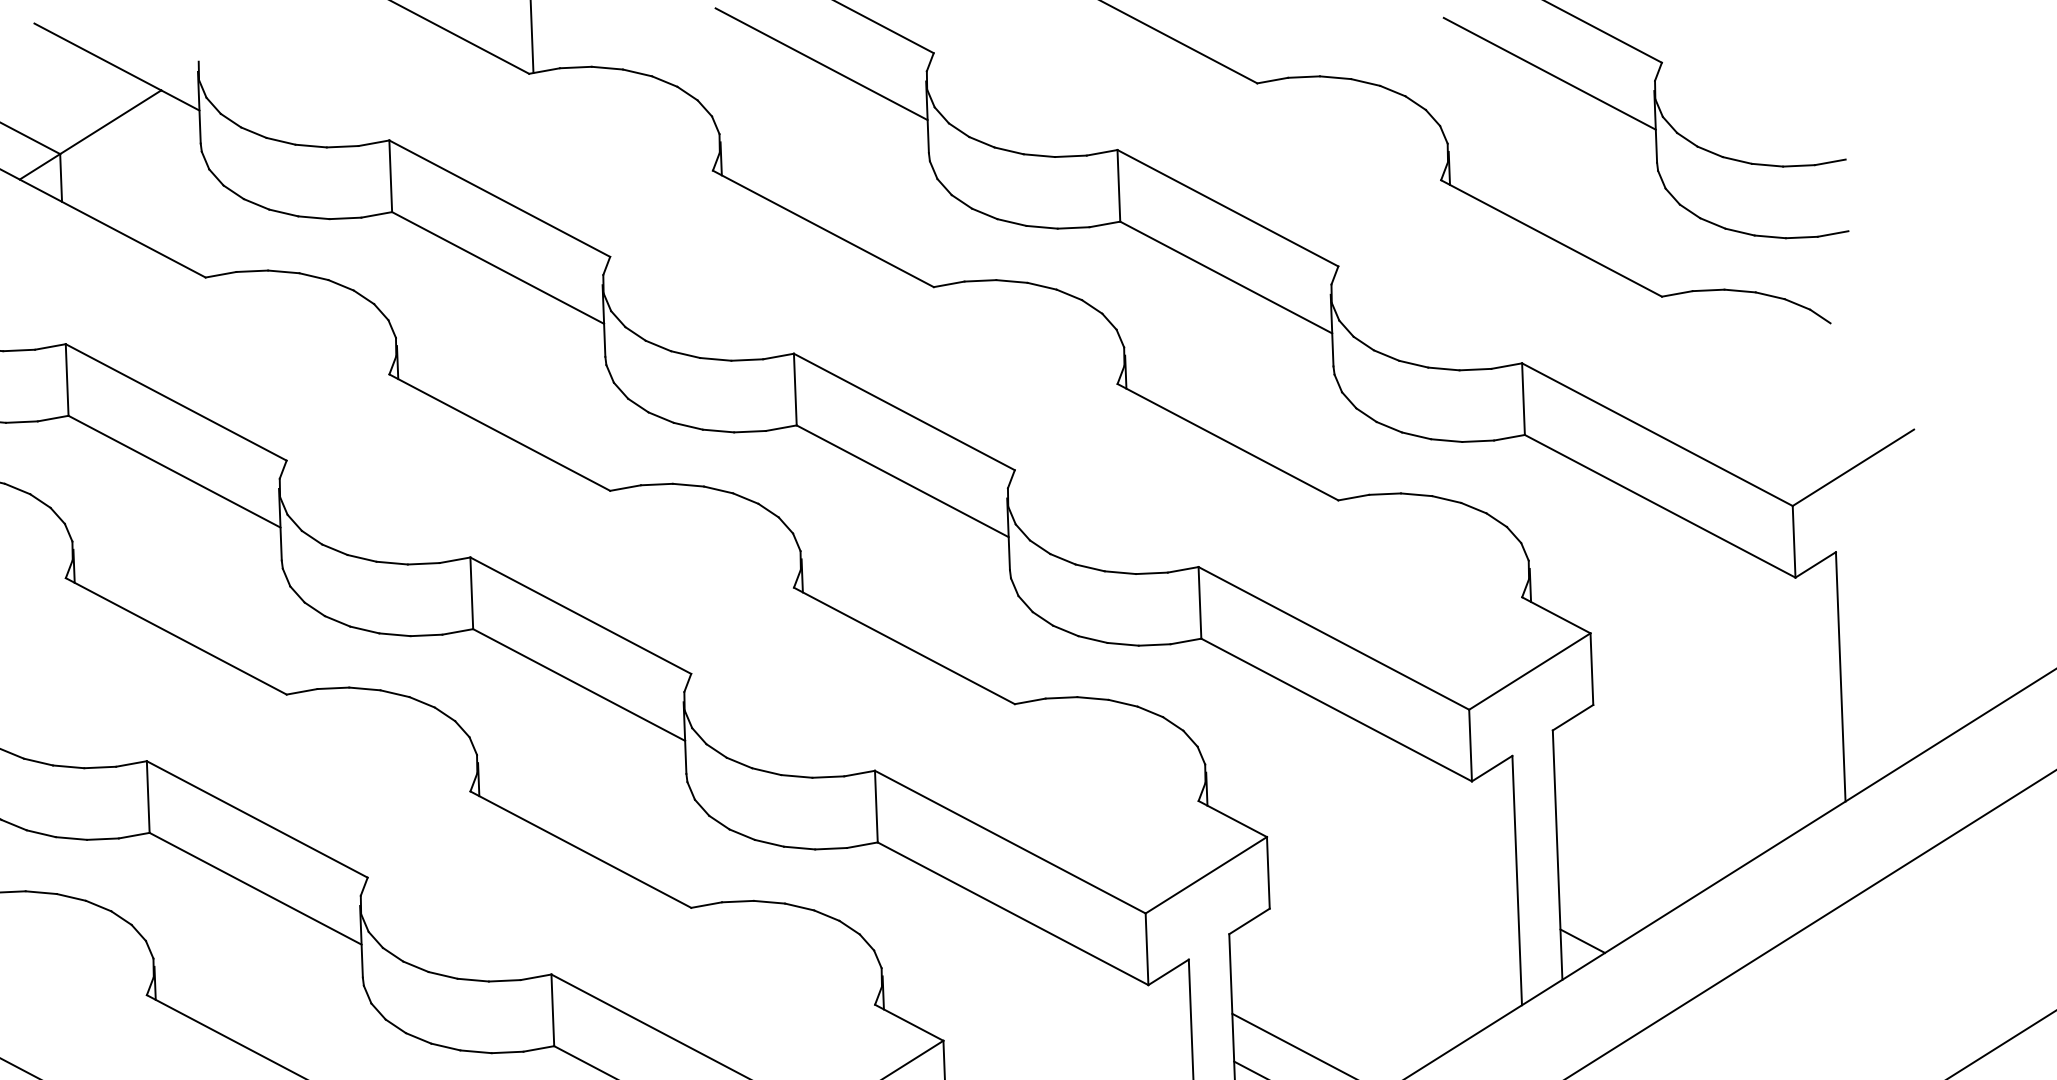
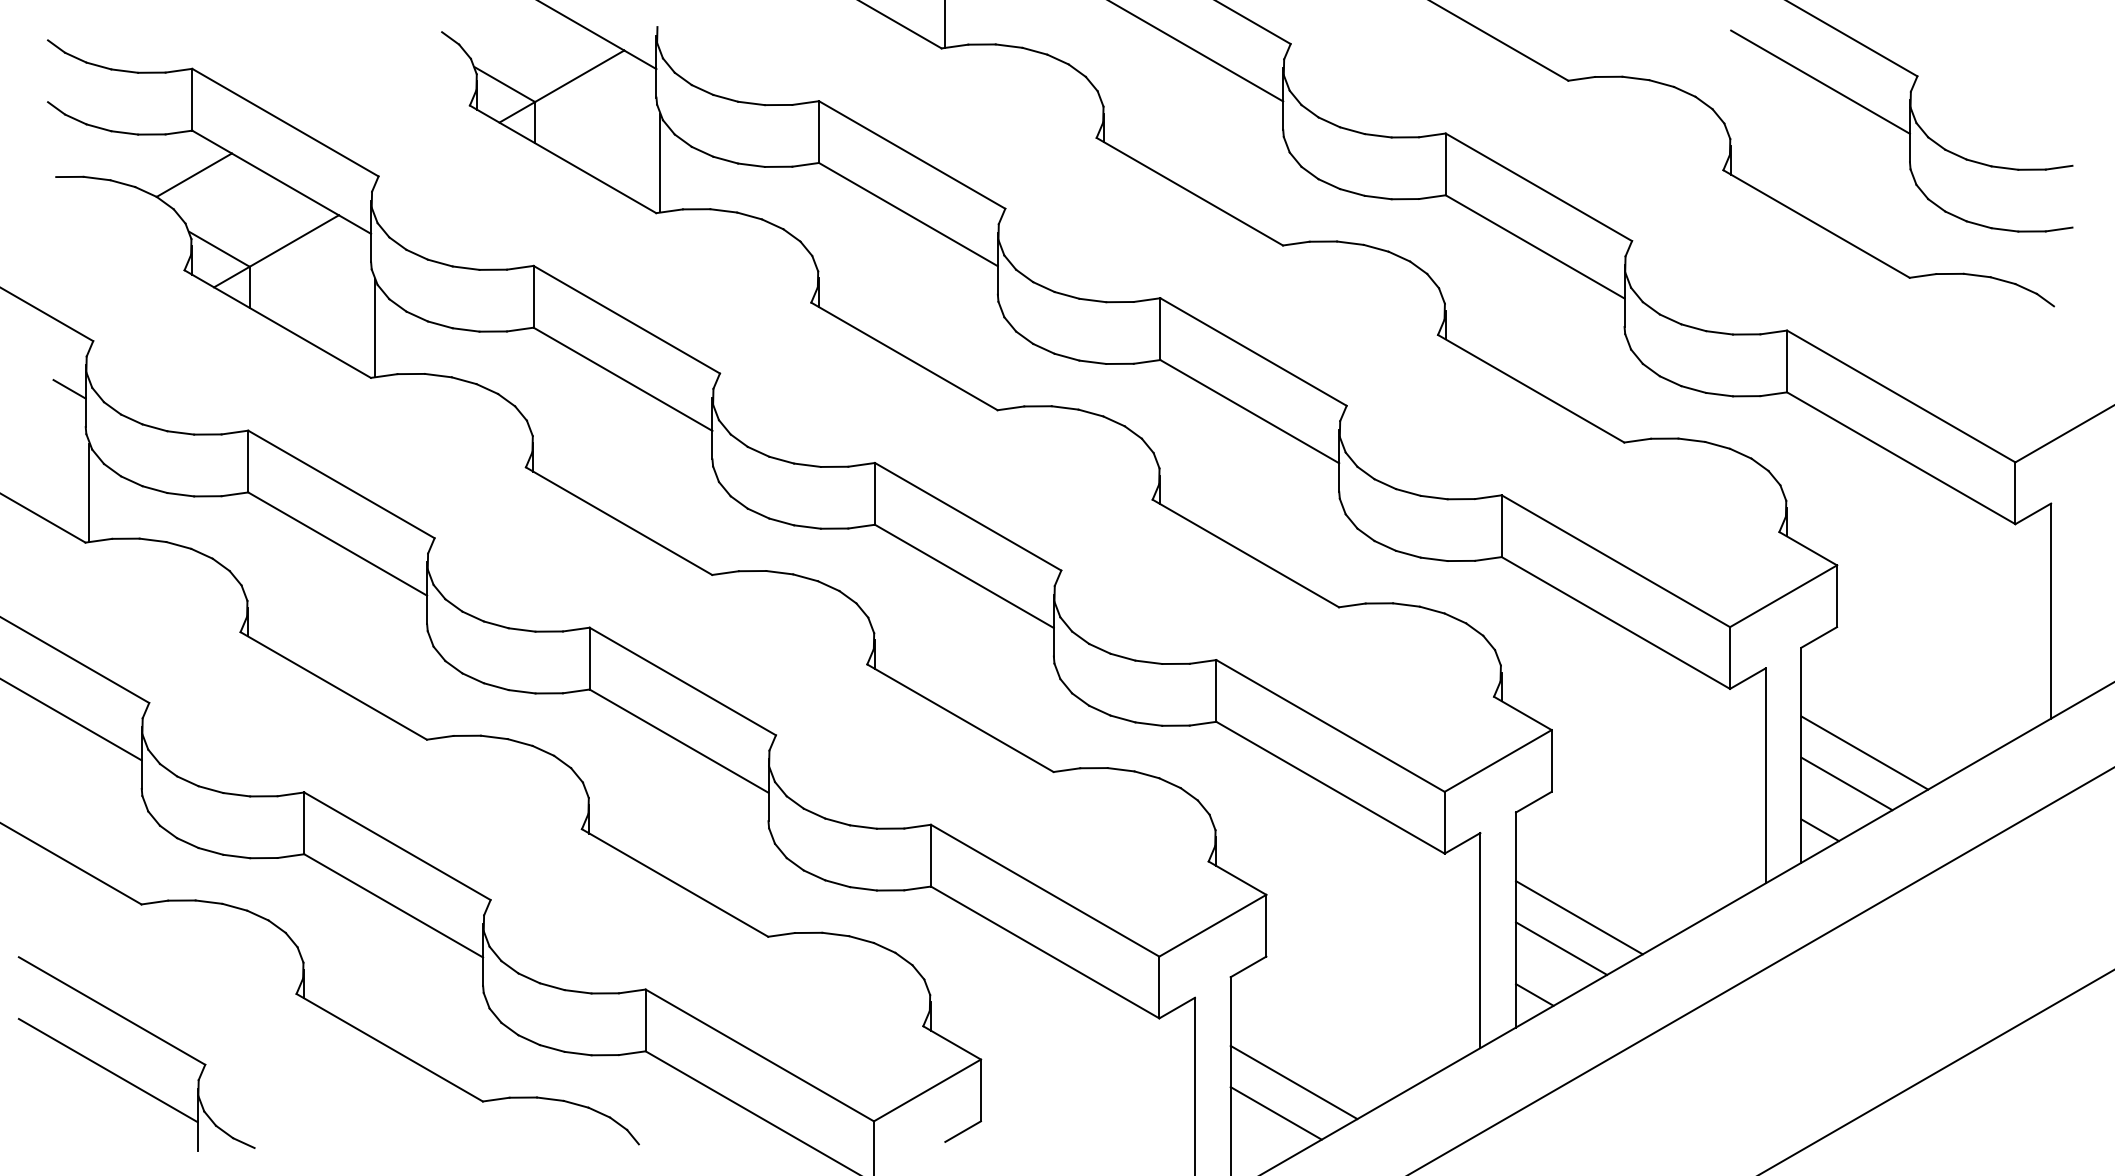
line: (207, 219) -> (659, 163), added
line: (1630, 849) -> (1864, 752), added
line: (1611, 885) -> (1846, 783), added

